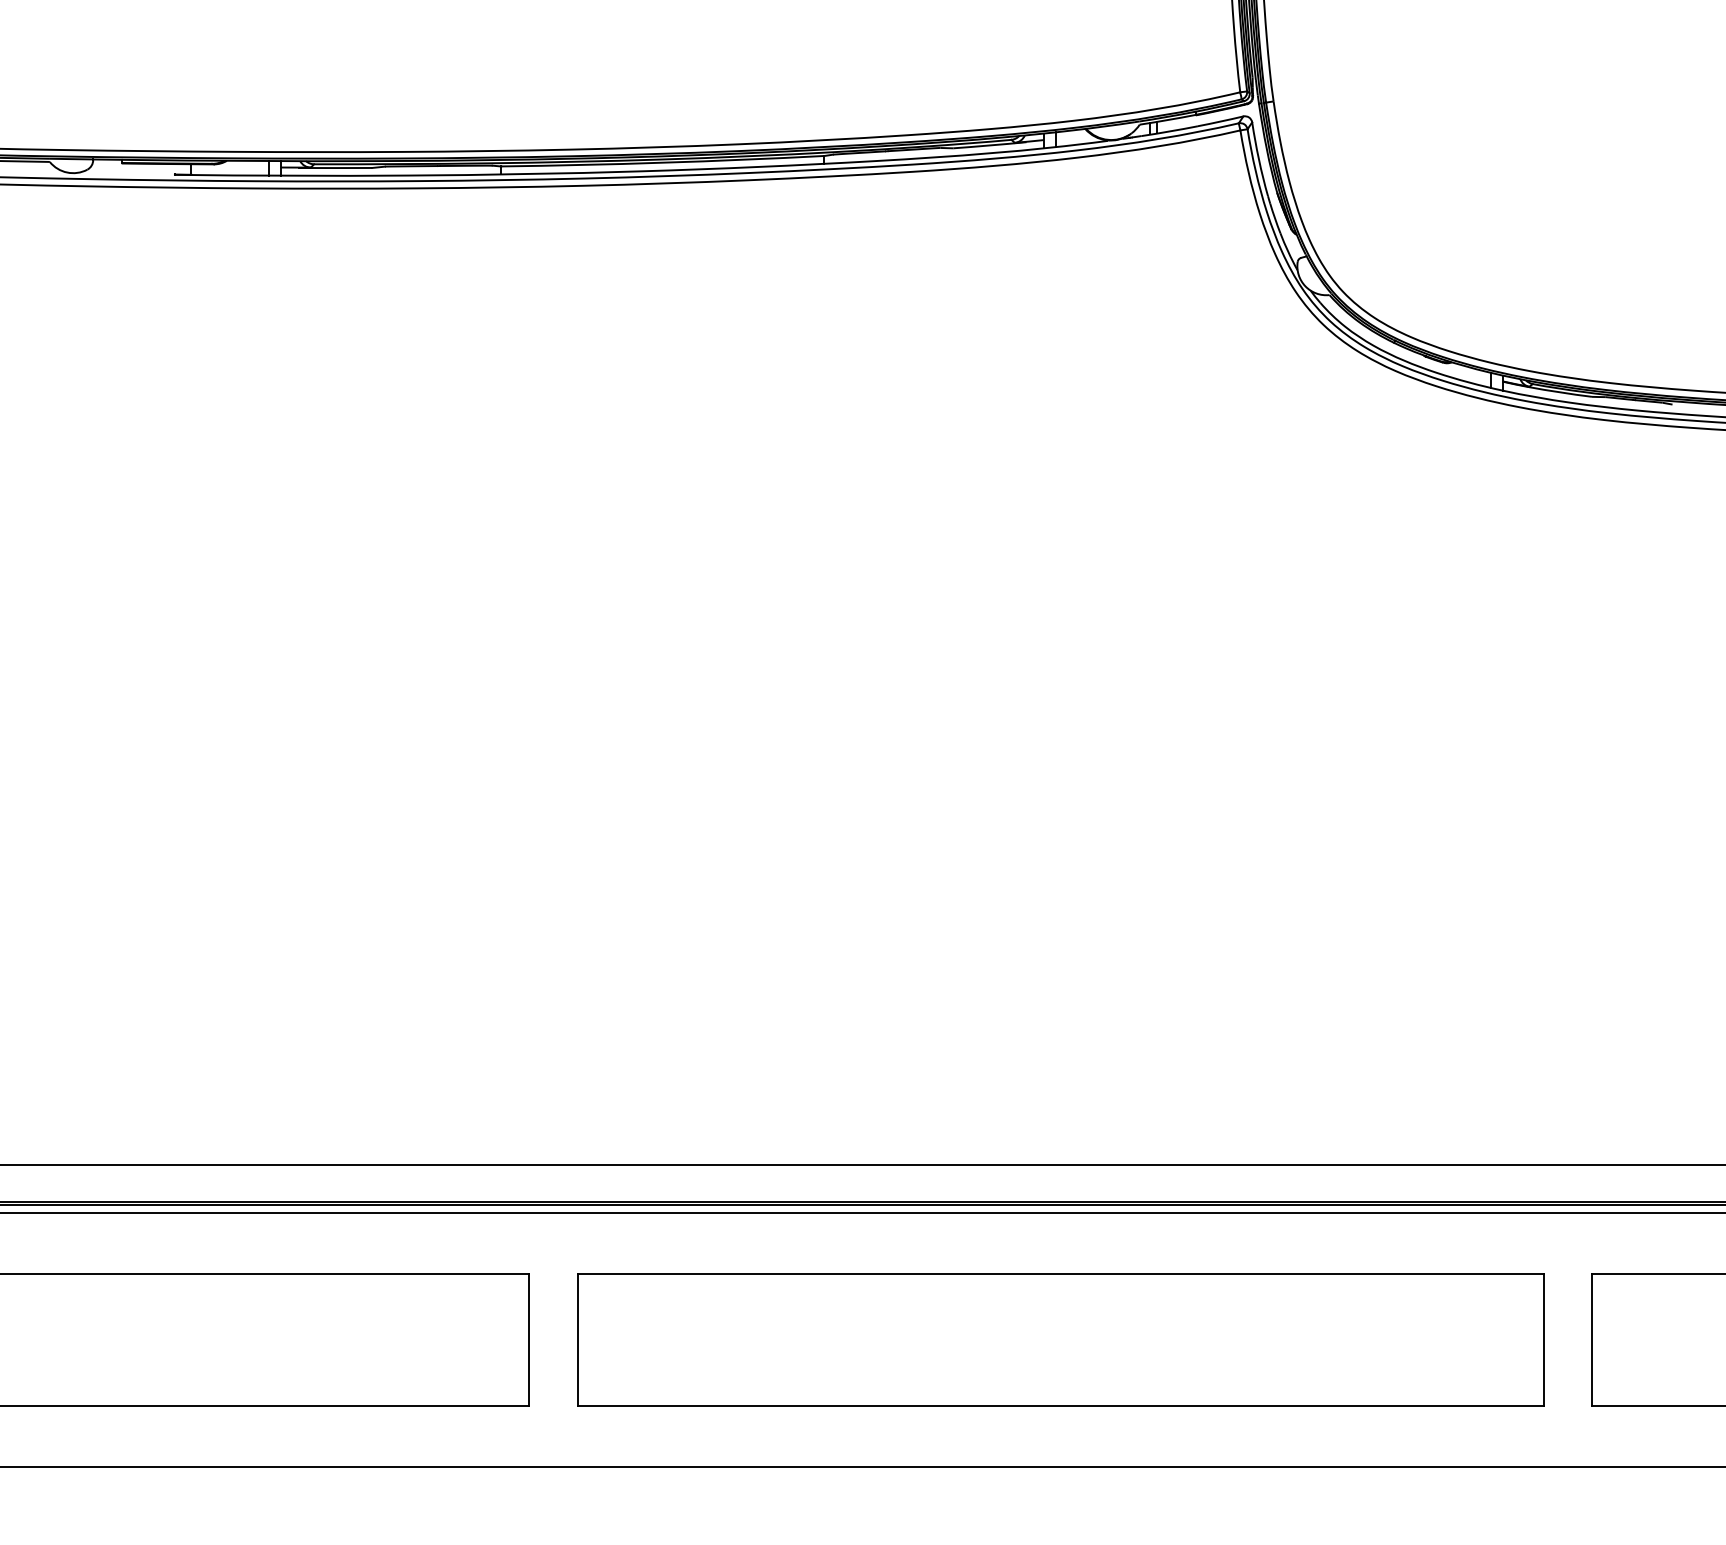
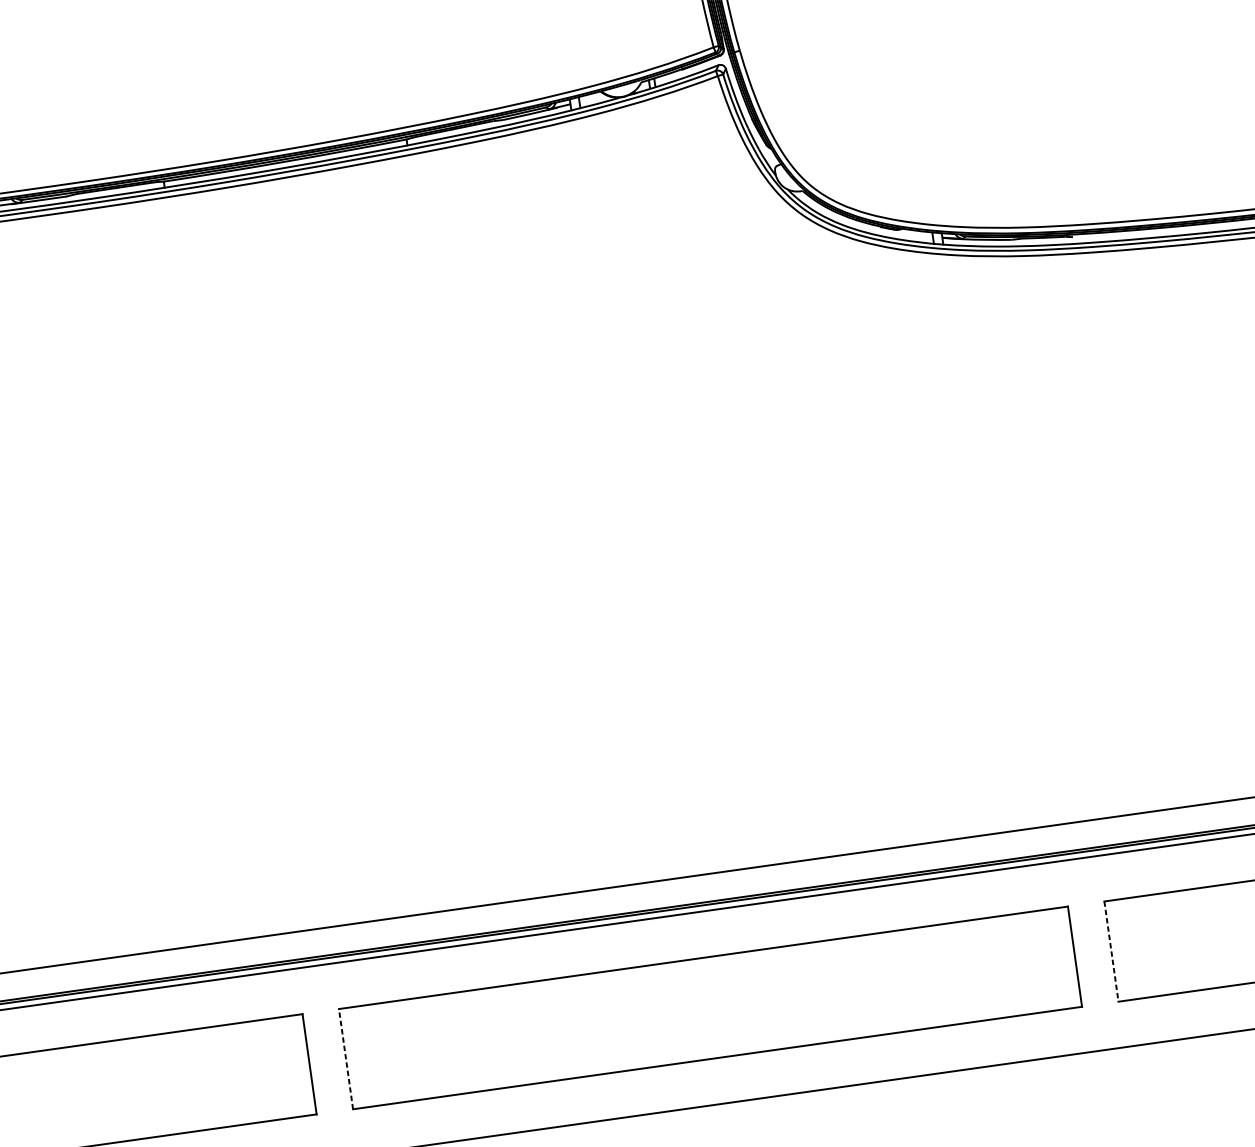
line: (577, 1339) -> (345, 1058), solid -> dashed
line: (1591, 1340) -> (1111, 952), solid -> dashed

